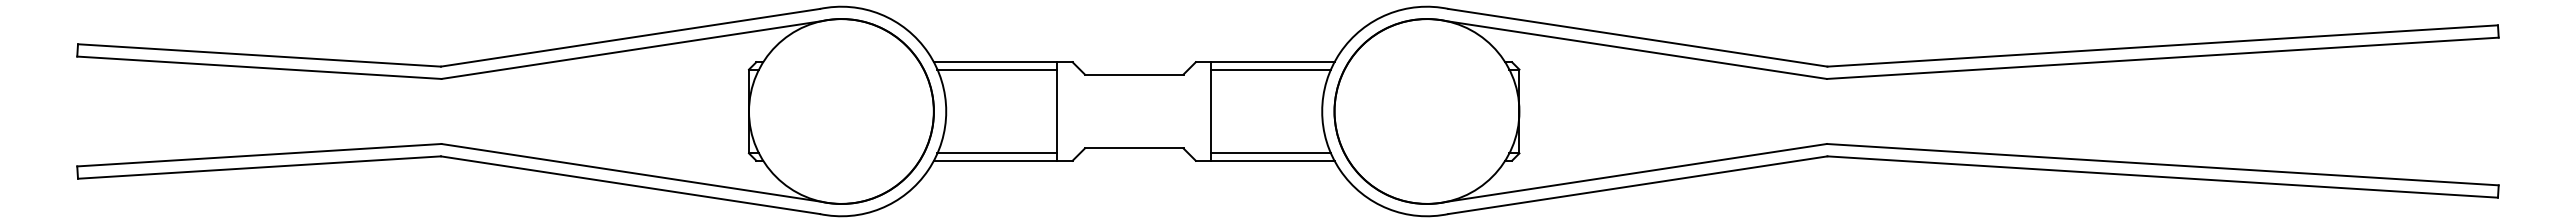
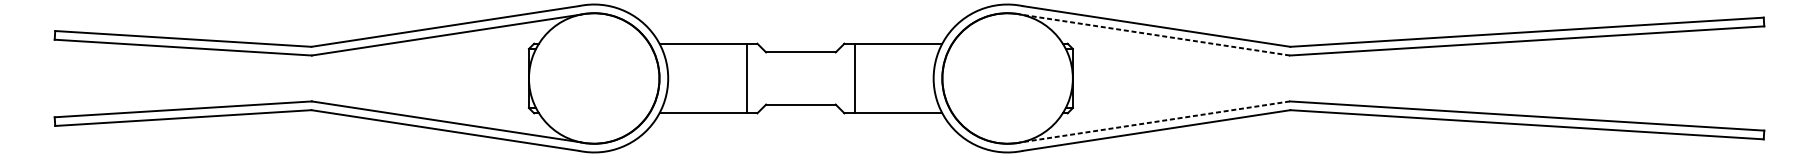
line: (1636, 49) -> (1155, 34), solid -> dashed
line: (997, 69) -> (704, 48), removed
line: (1270, 69) -> (897, 48), removed
line: (997, 153) -> (704, 108), removed
line: (1270, 153) -> (897, 108), removed
line: (1636, 173) -> (1155, 122), solid -> dashed

